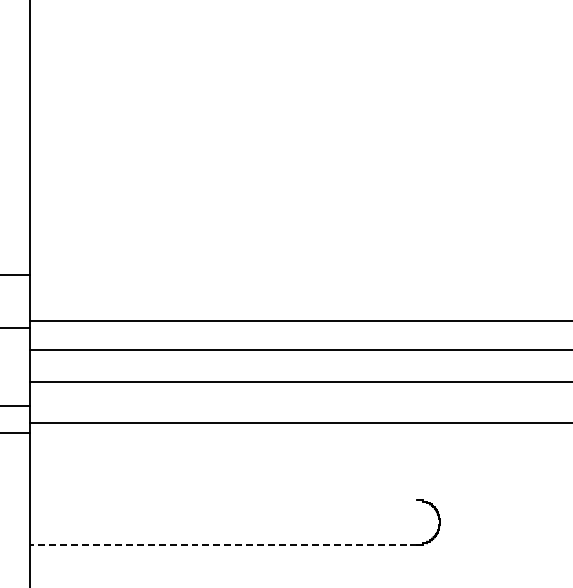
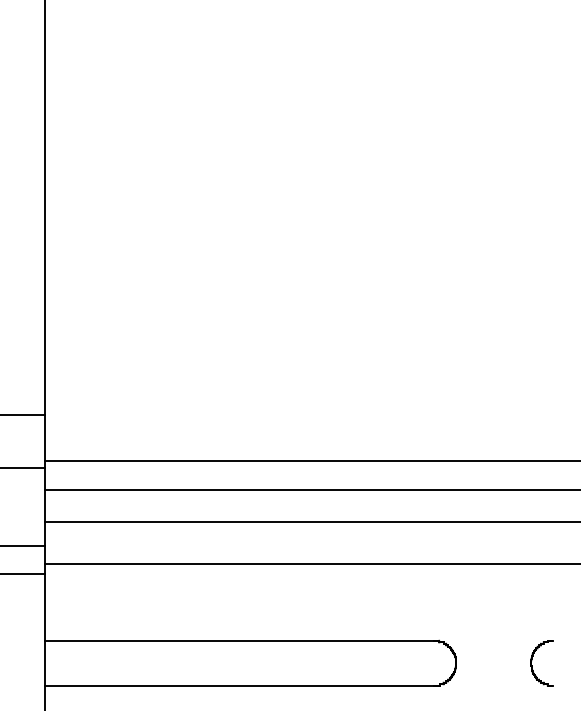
line: (223, 499) -> (238, 640), added
part: (515, 524) -> (532, 665), added
line: (224, 544) -> (239, 685), dashed -> solid

